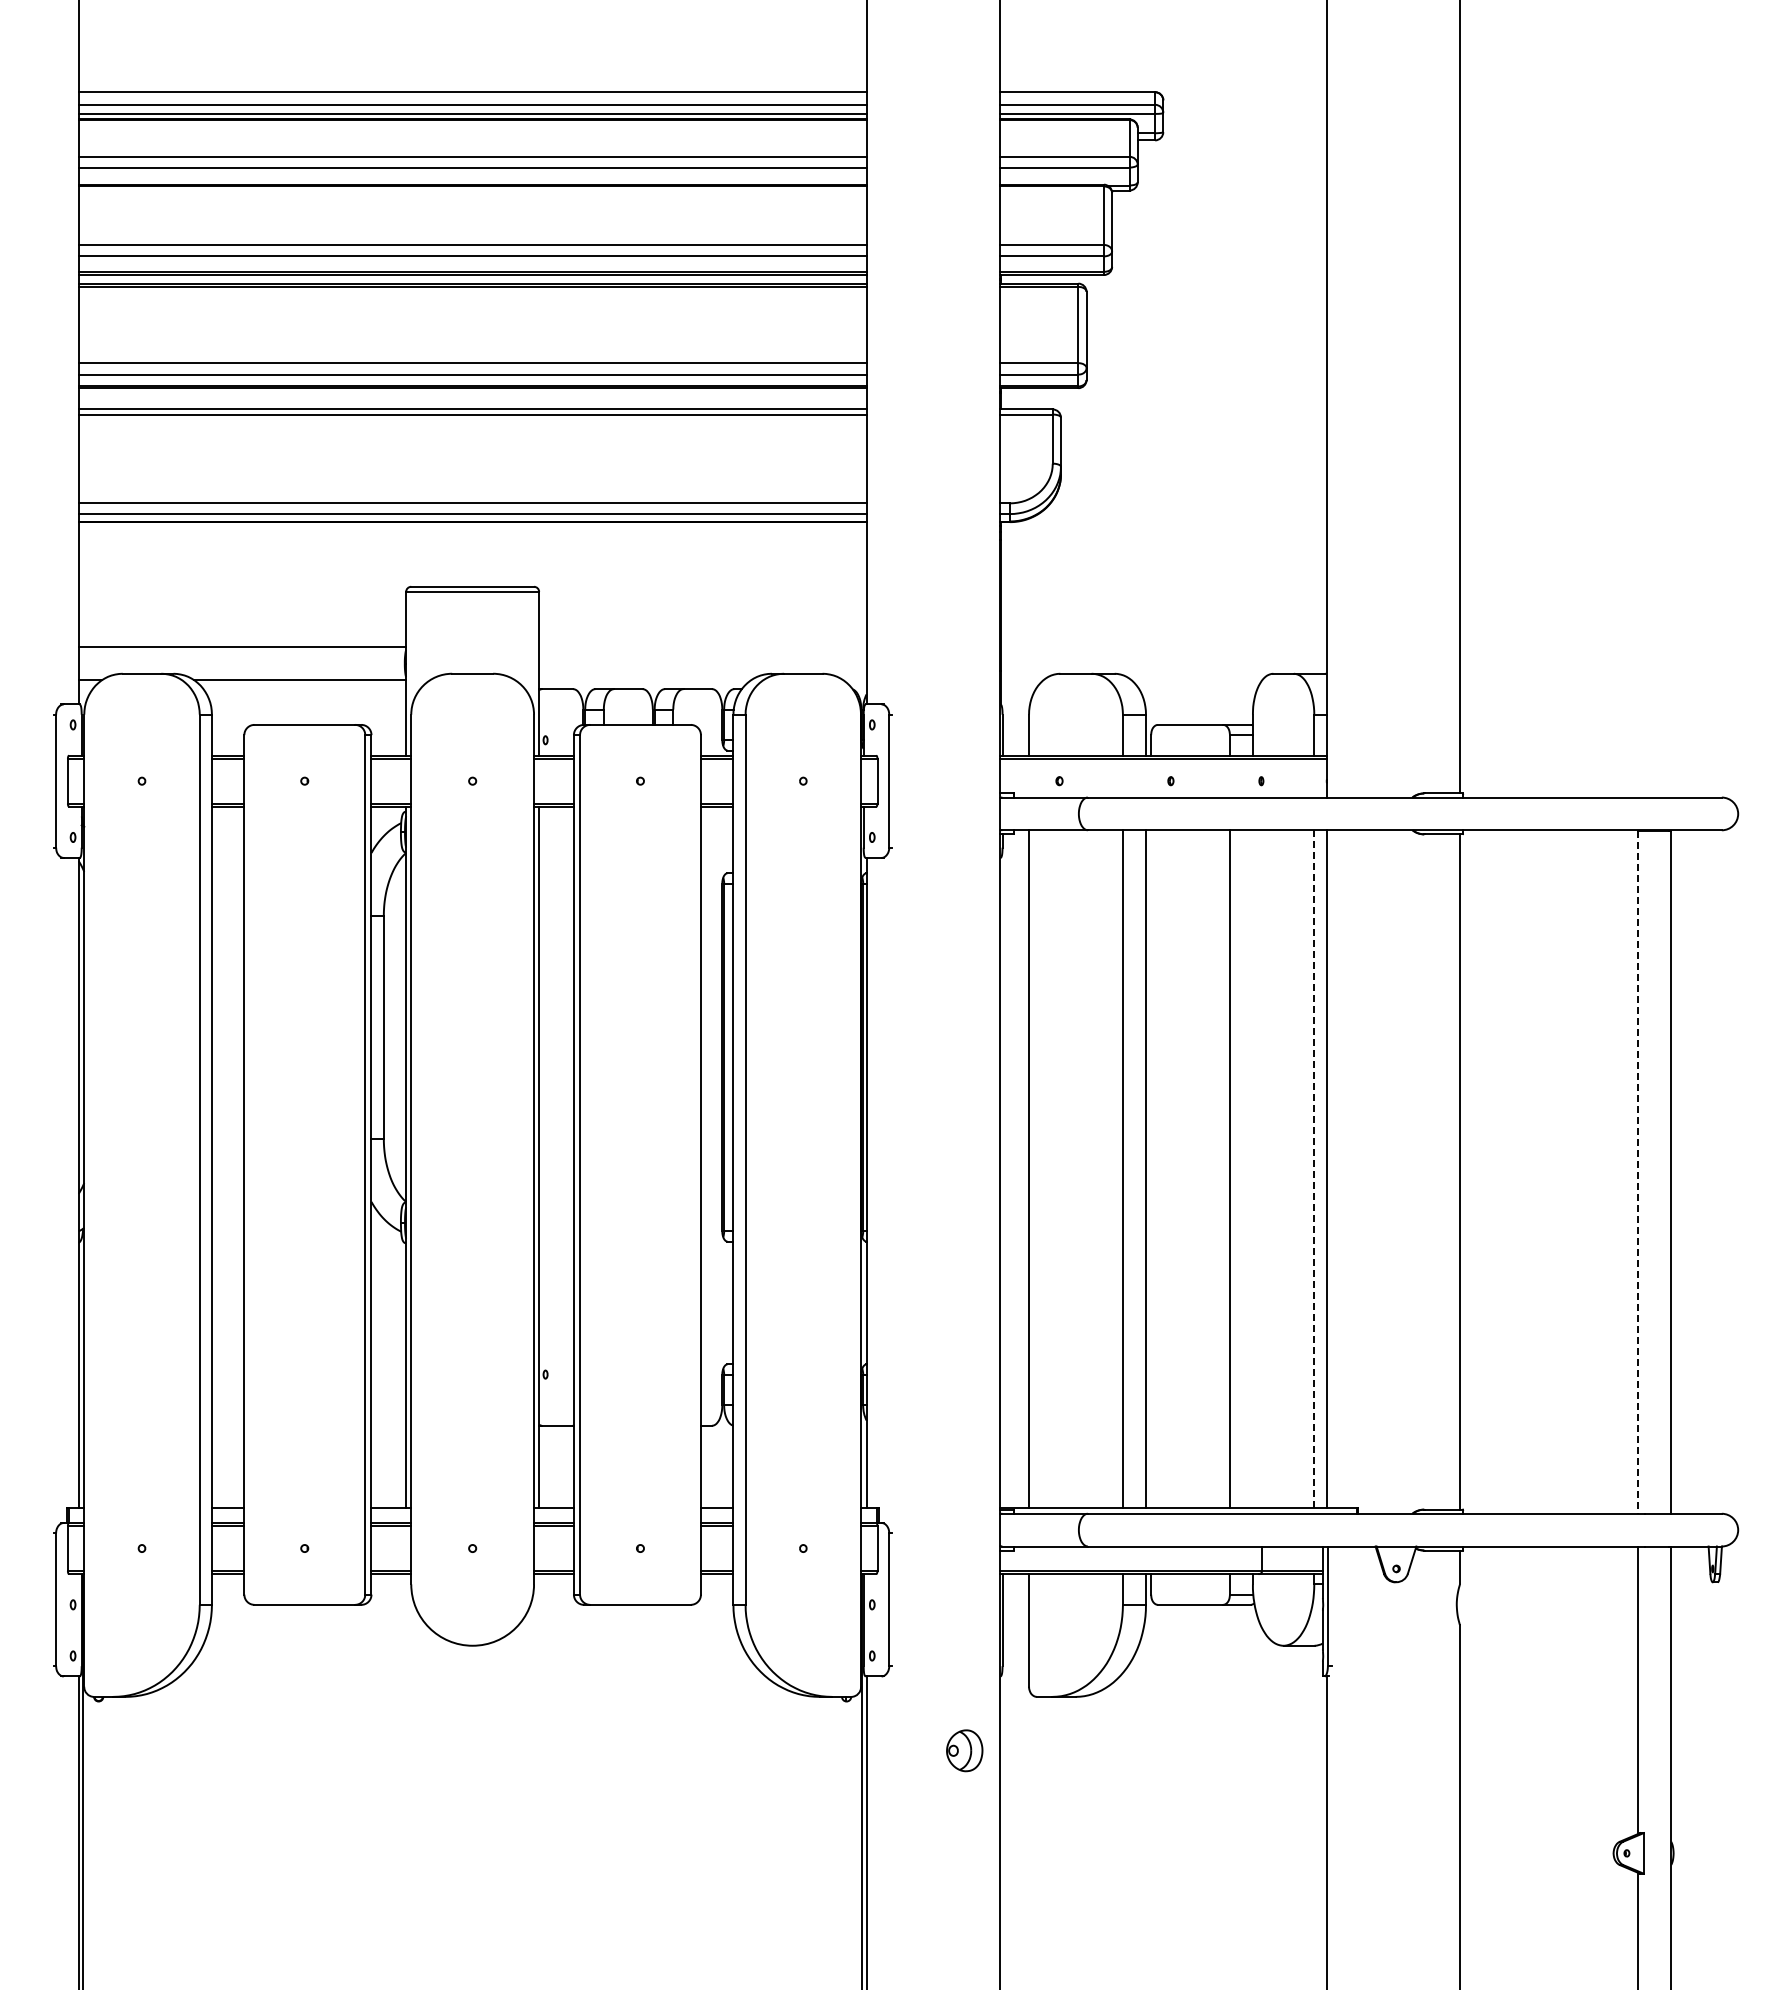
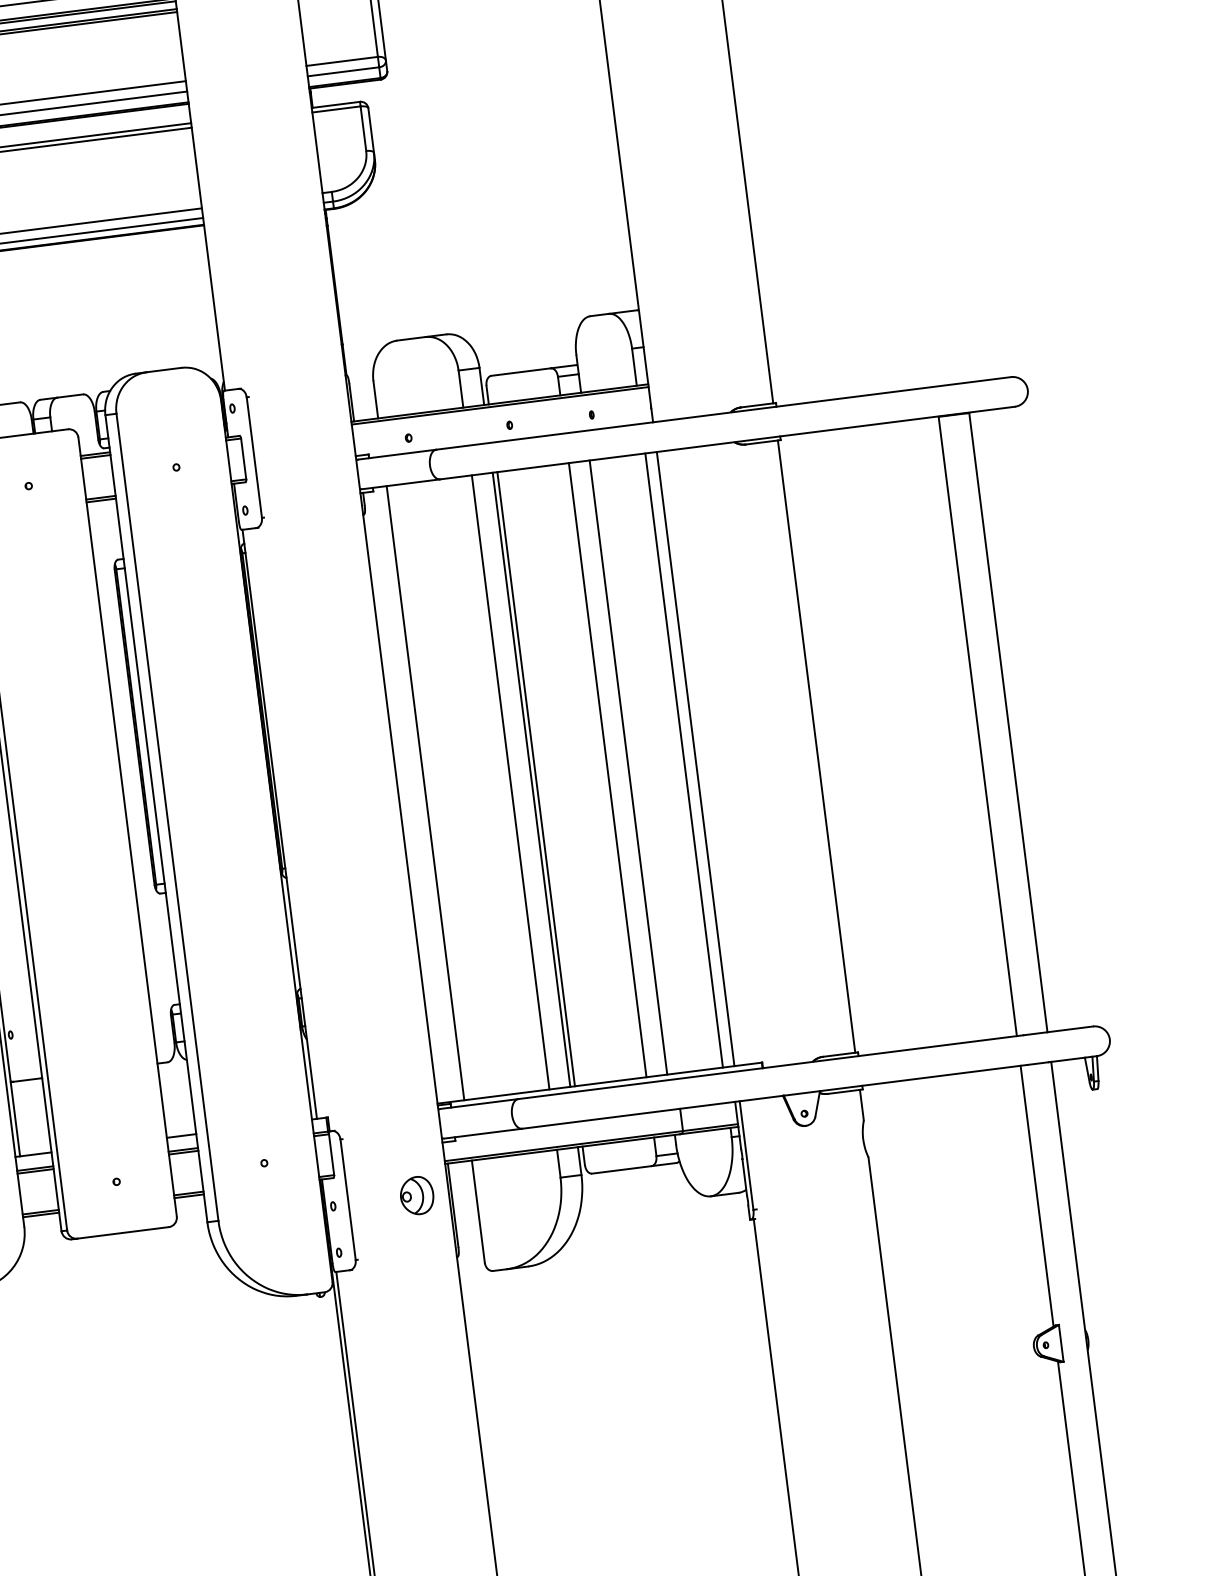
line: (1151, 1168) -> (536, 778), added
line: (1252, 1168) -> (628, 767), added
line: (1314, 1168) -> (684, 760), dashed -> solid
line: (1637, 1172) -> (977, 726), dashed -> solid
part: (964, 1750) -> (416, 1195), moved

